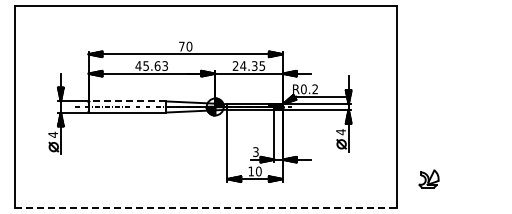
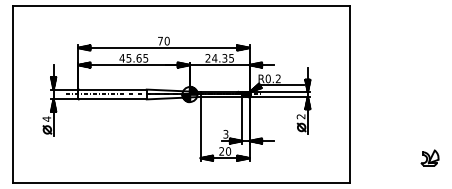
text: (164, 65) -> (145, 57), 45.63 -> 45.65
line: (127, 101) -> (112, 89), dashed -> solid
text: (340, 132) -> (300, 117), 4 -> 2
text: (250, 171) -> (221, 151), 10 -> 20
part: (428, 178) -> (429, 157), moved
line: (206, 207) -> (182, 183), dashed -> solid

